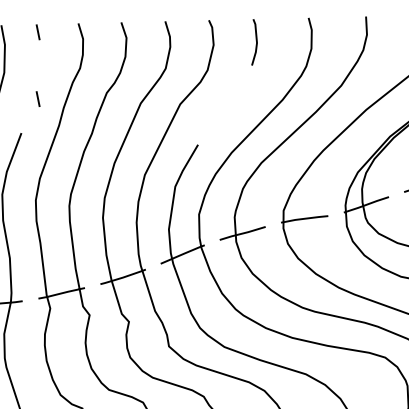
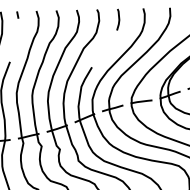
line: (37, 97) -> (17, 45), removed

